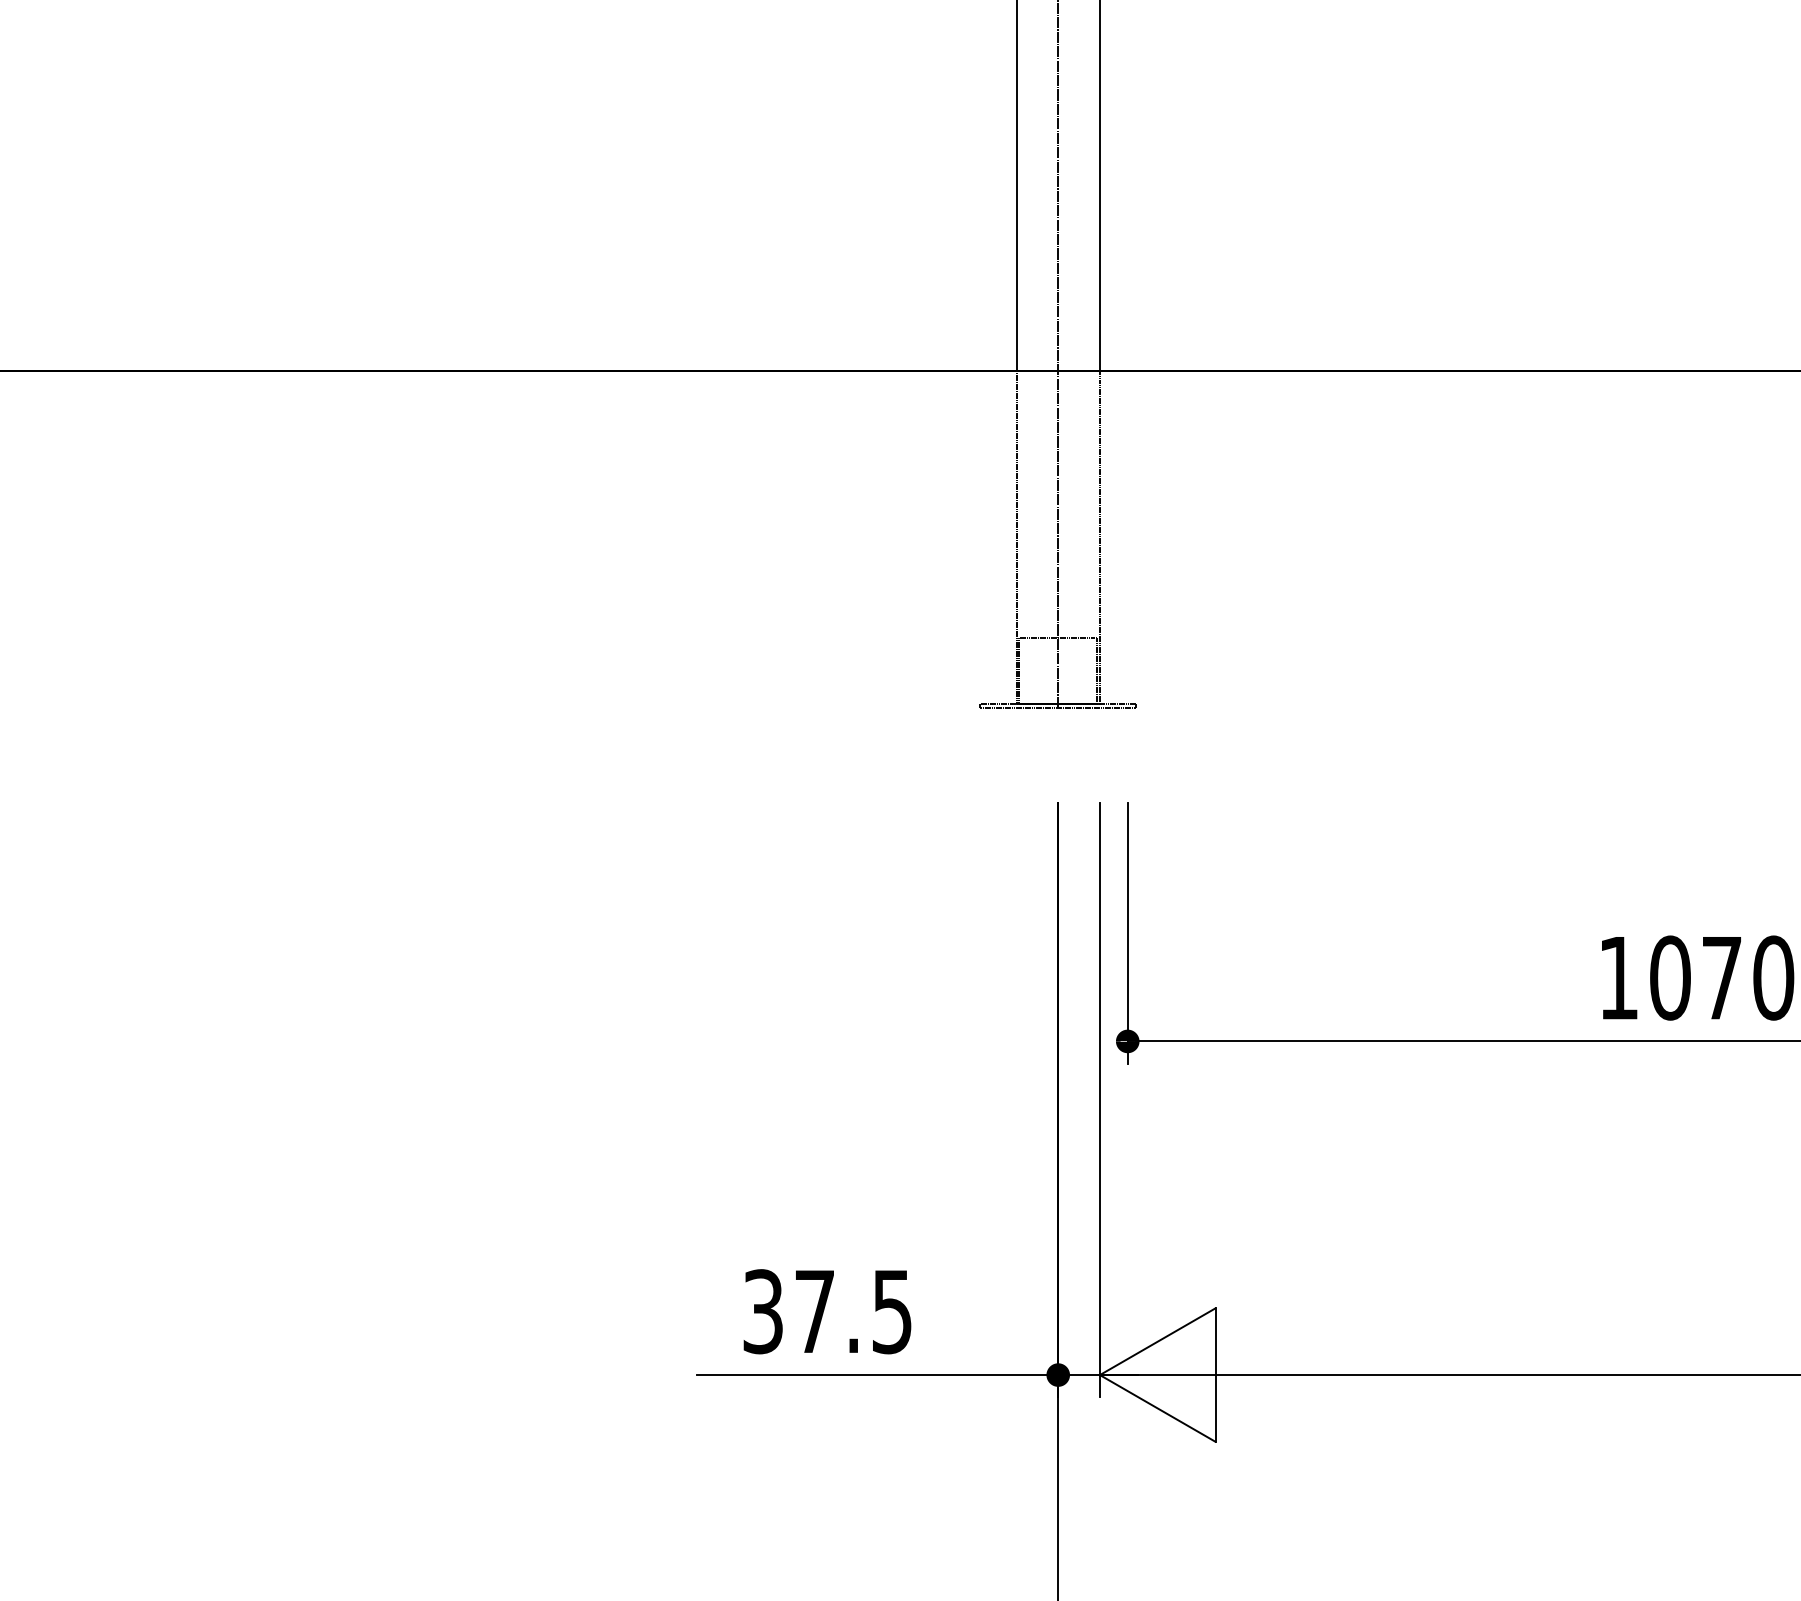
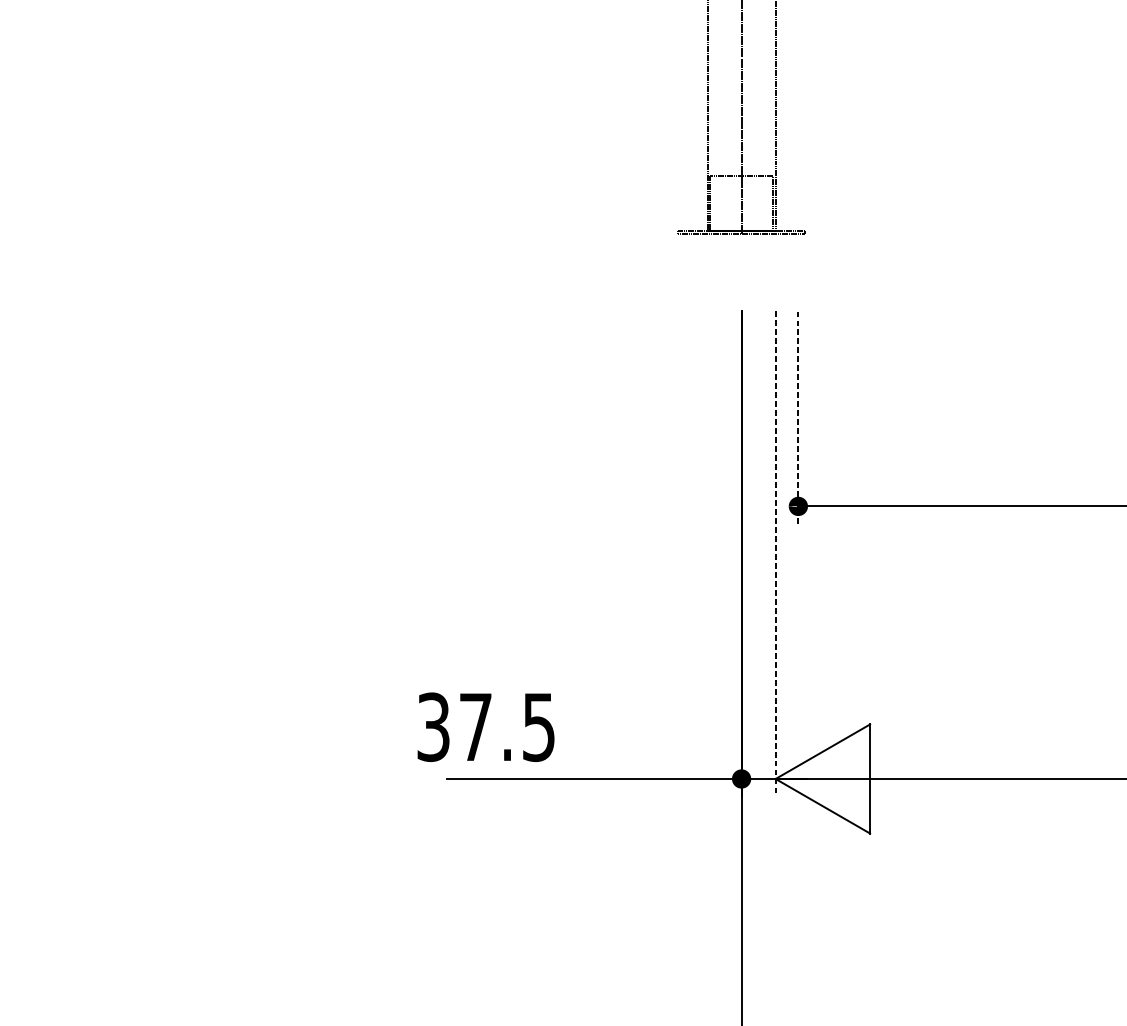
line: (1127, 933) -> (798, 418), solid -> dashed
line: (1099, 1100) -> (775, 554), solid -> dashed
text: (827, 1311) -> (486, 727), moved

